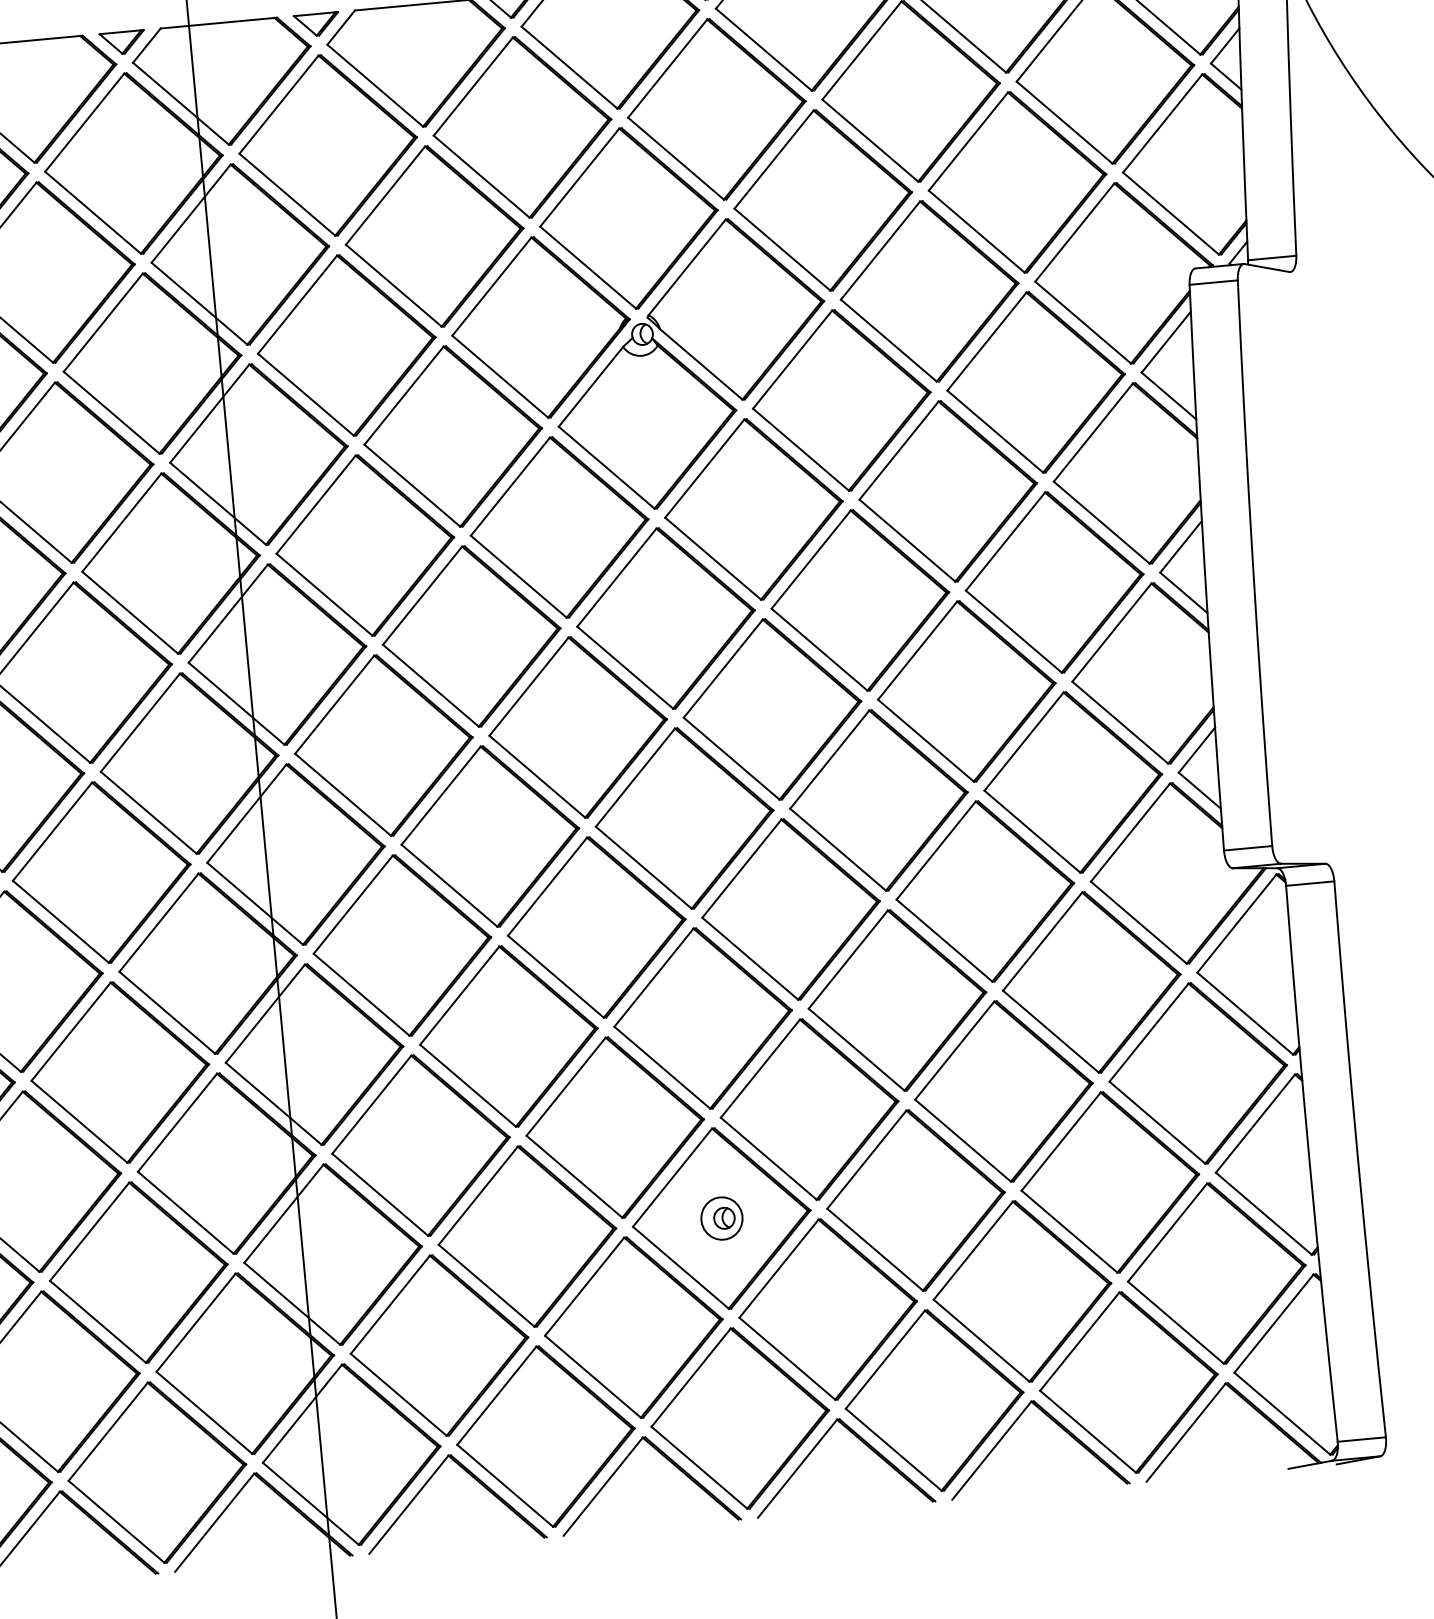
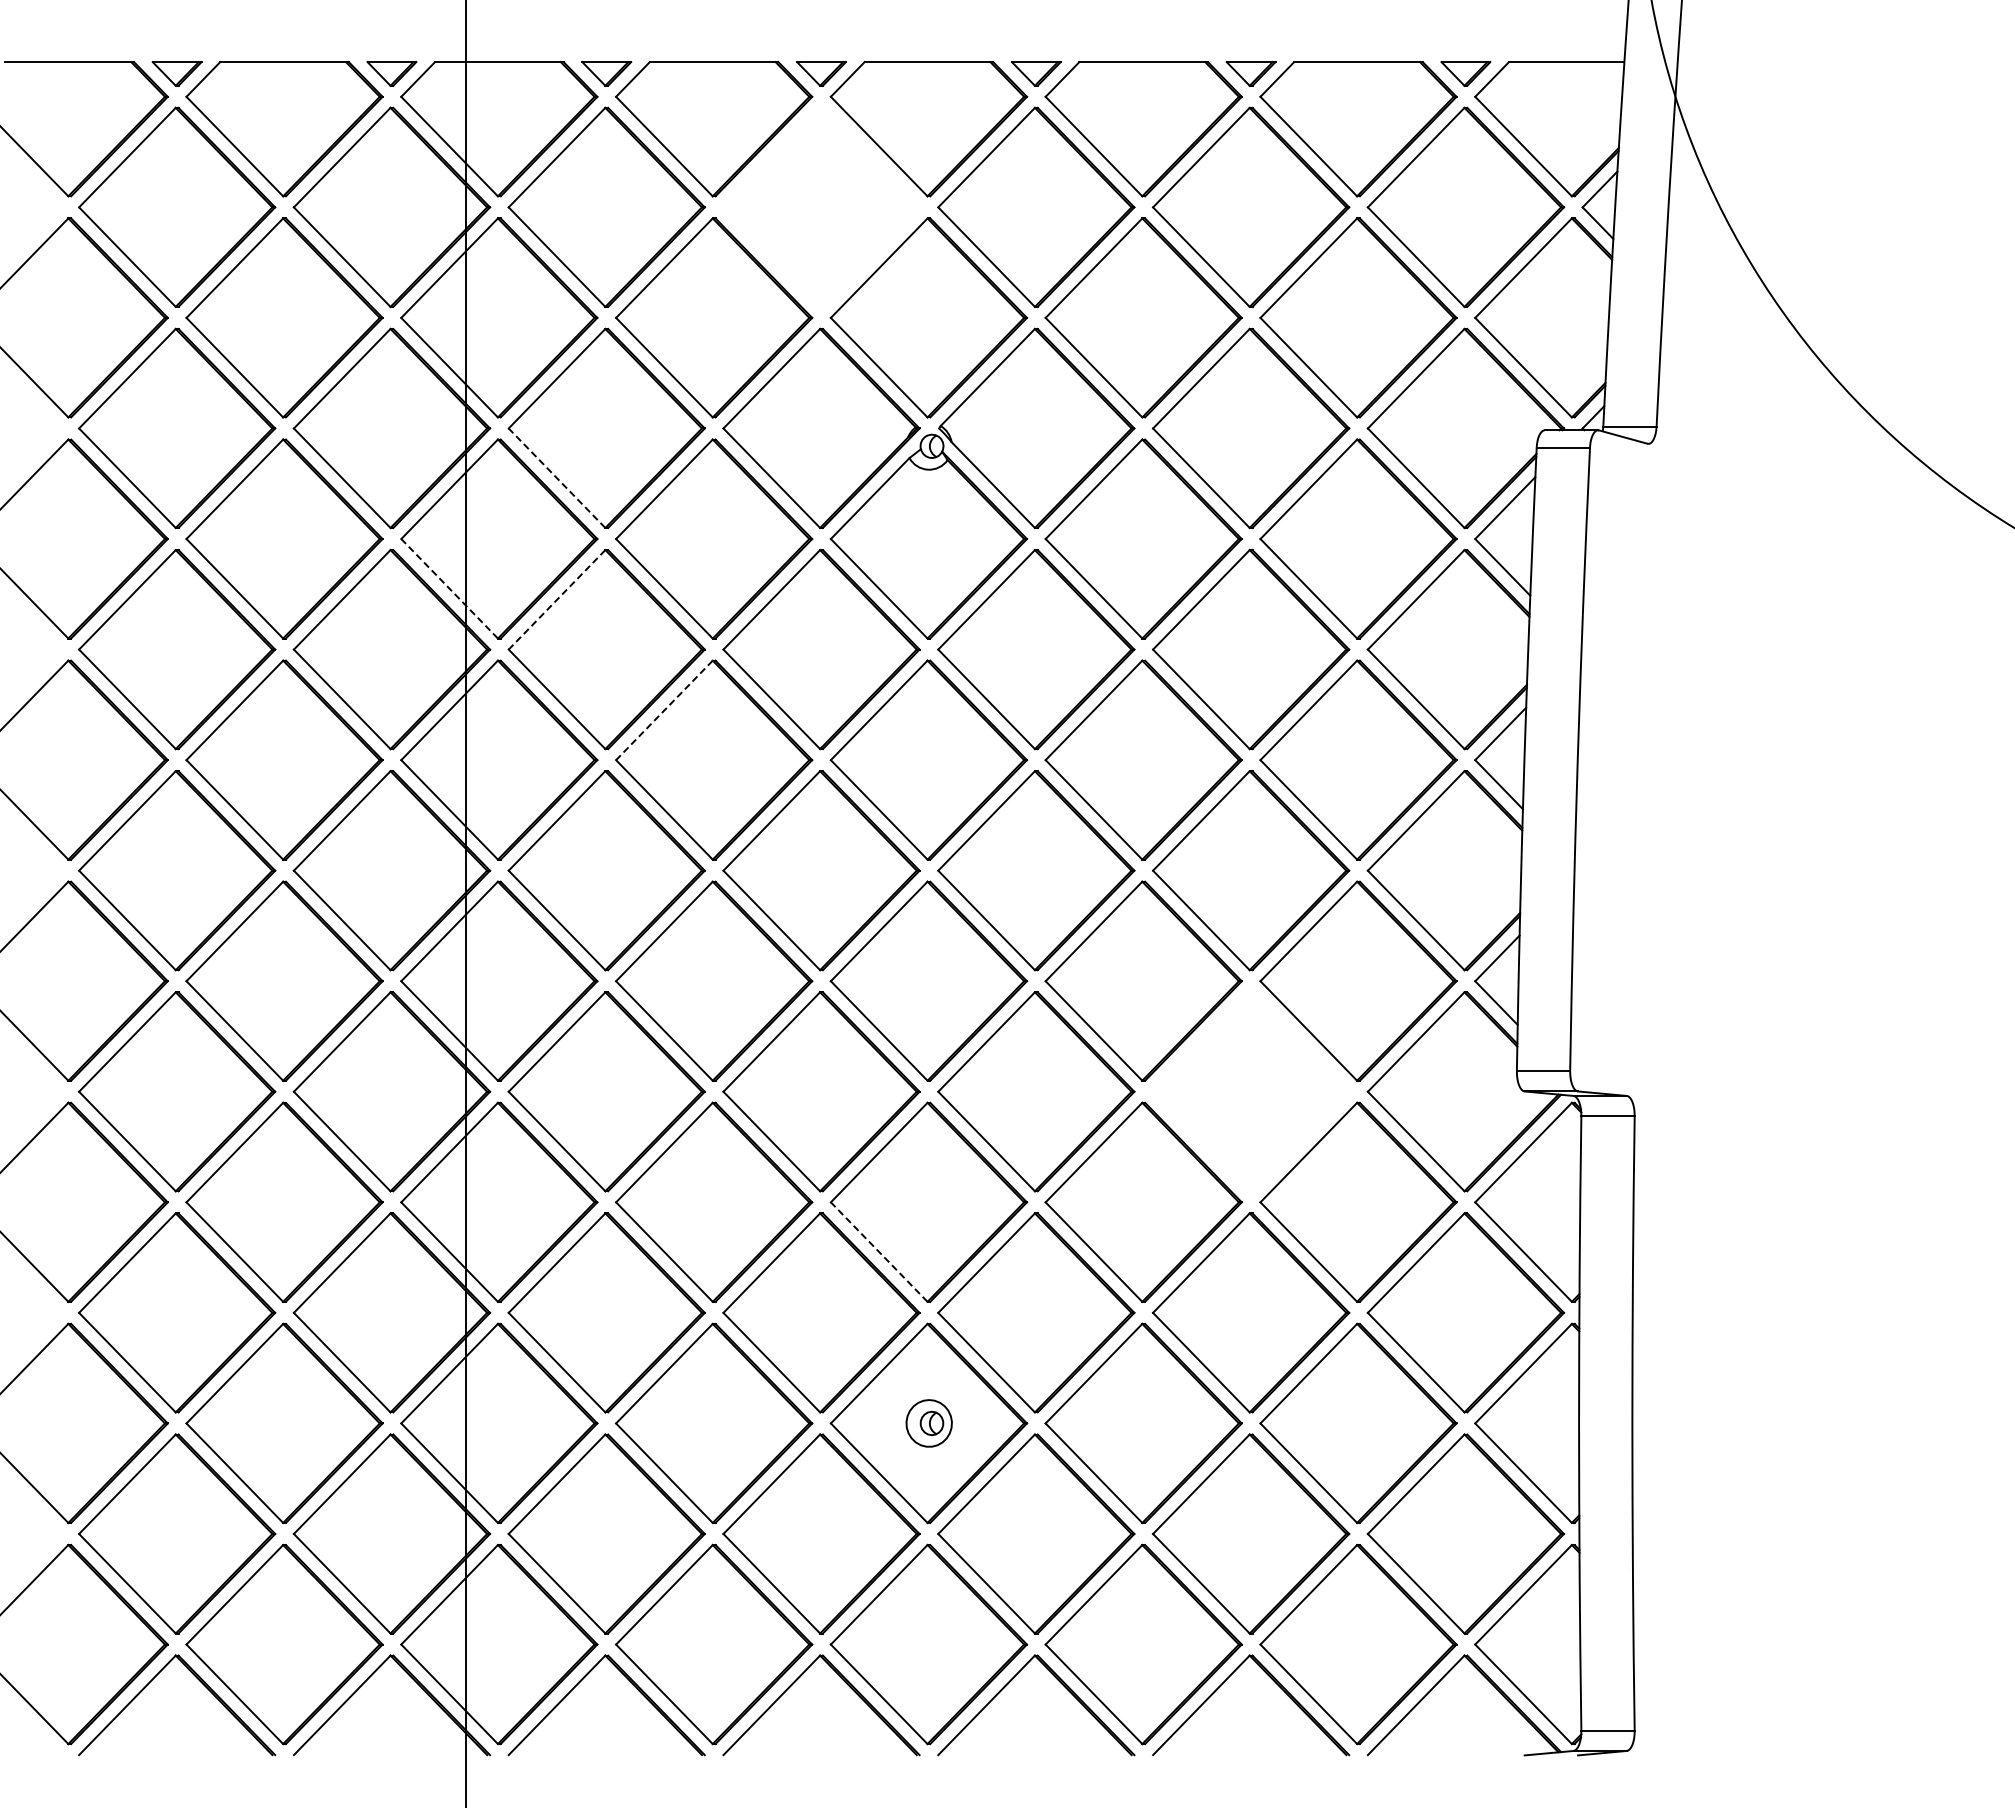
part: (522, 126) -> (821, 206), removed
line: (305, 394) -> (556, 477), solid -> dashed
line: (217, 503) -> (449, 588), solid -> dashed
line: (315, 505) -> (556, 600), solid -> dashed
line: (422, 595) -> (664, 710), solid -> dashed
part: (984, 891) -> (1250, 1091), removed
line: (661, 1067) -> (878, 1251), solid -> dashed

